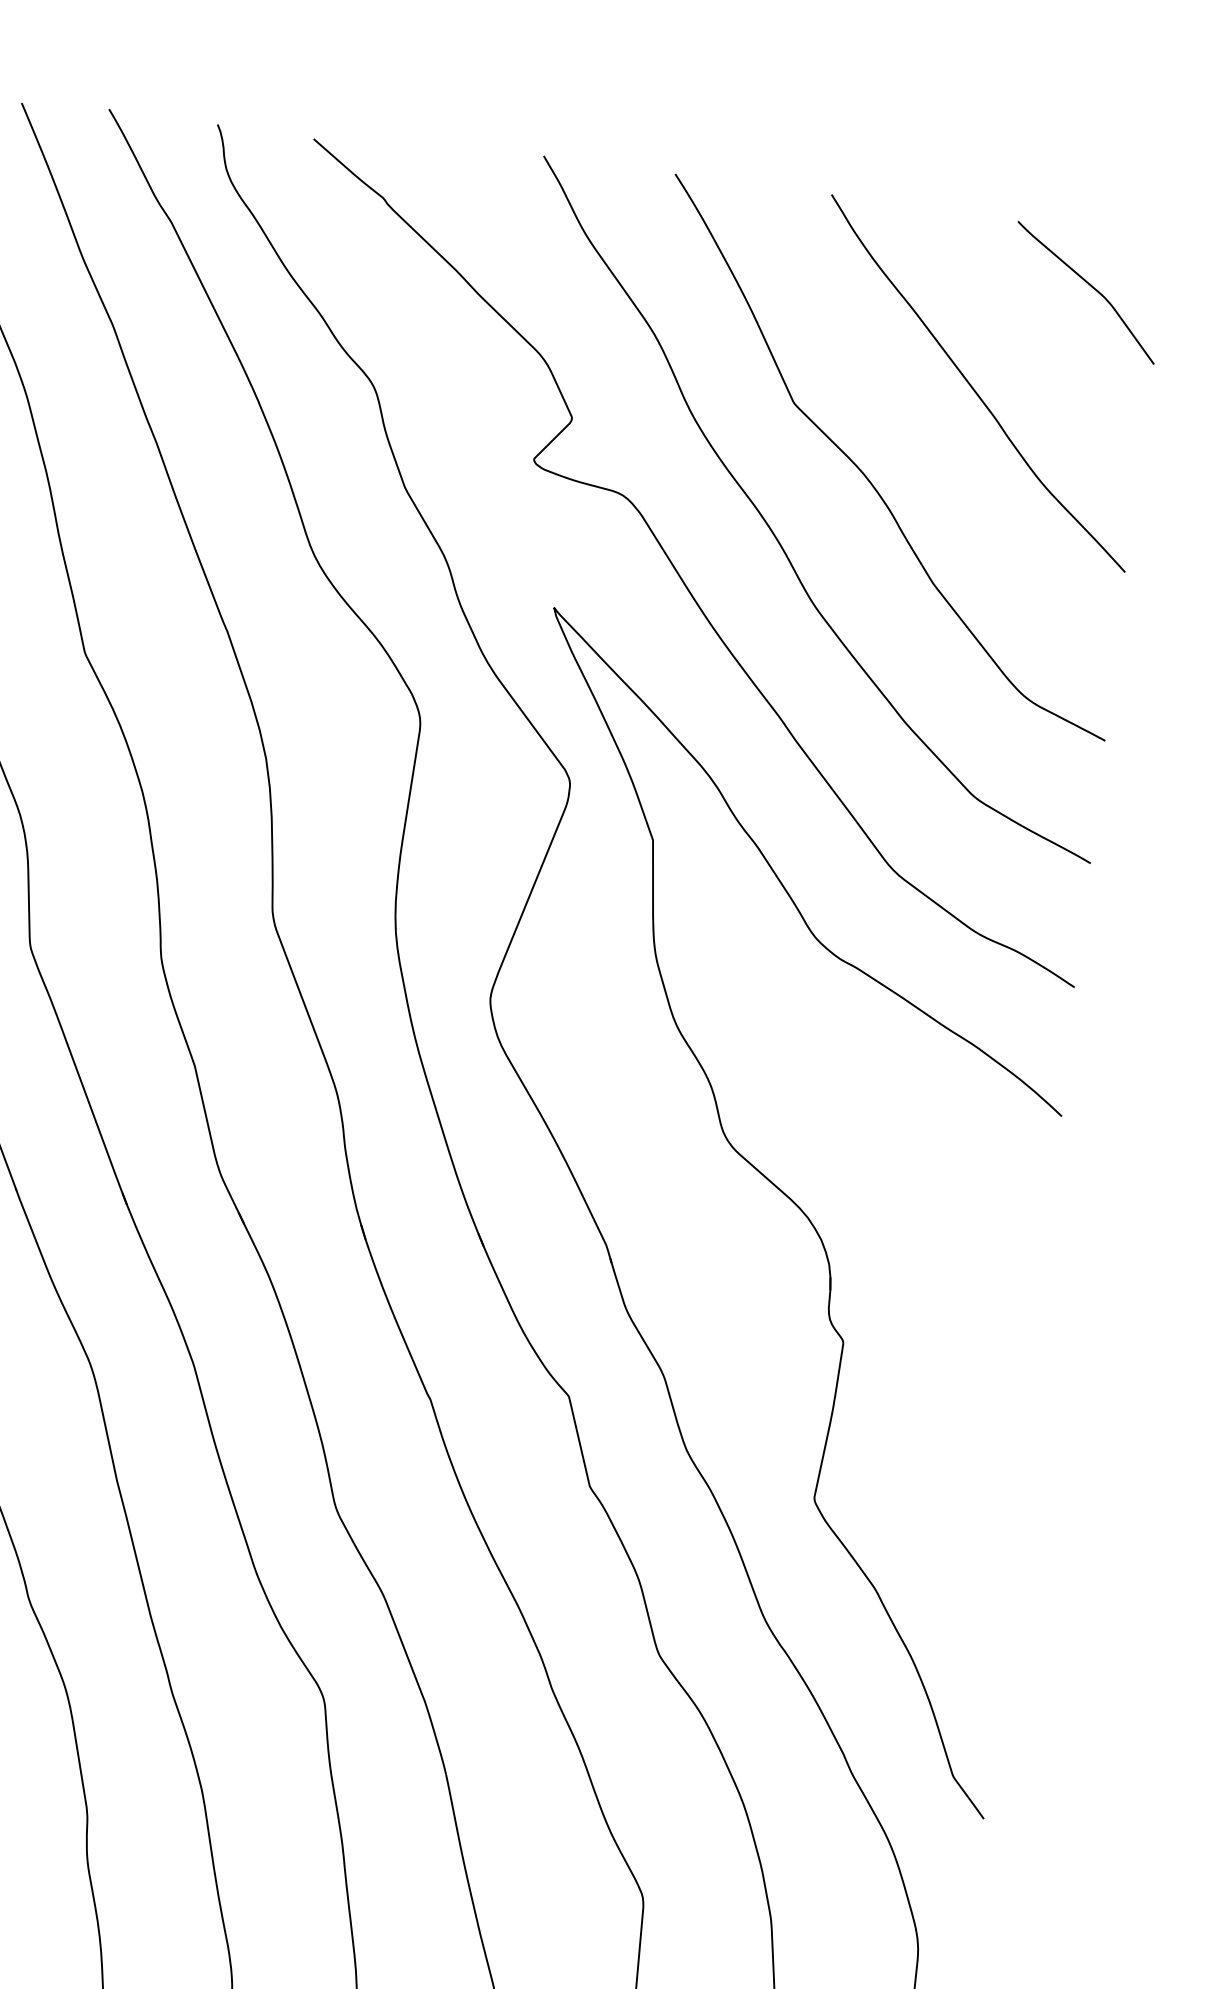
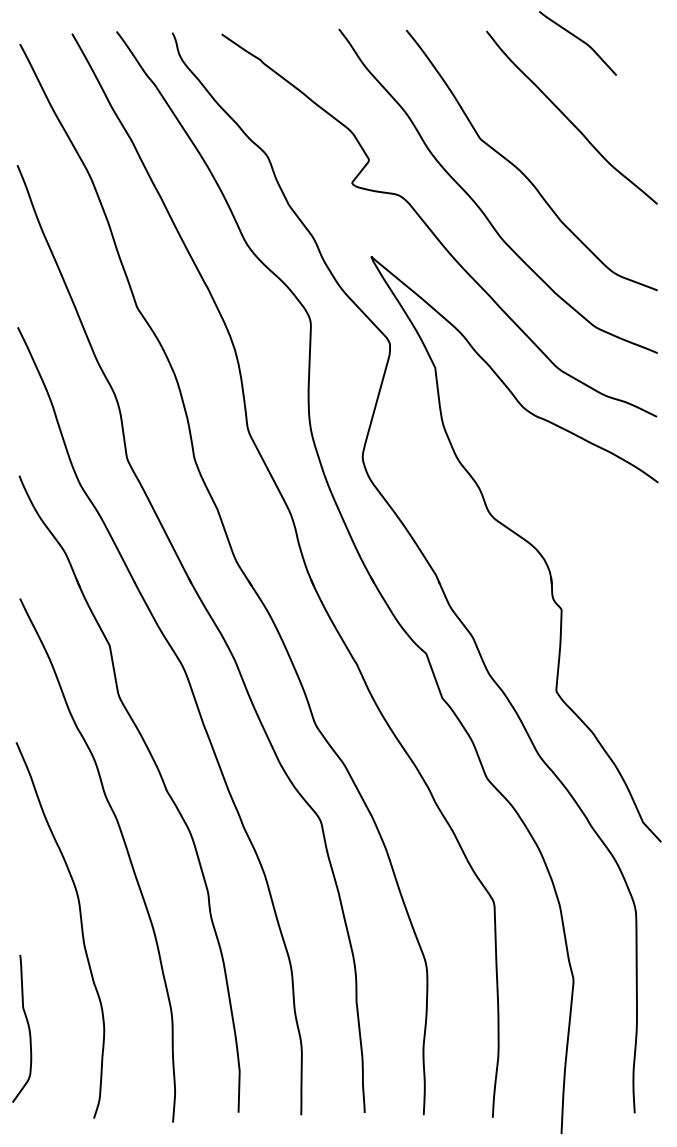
curve: (1089, 287) -> (579, 40), moved

